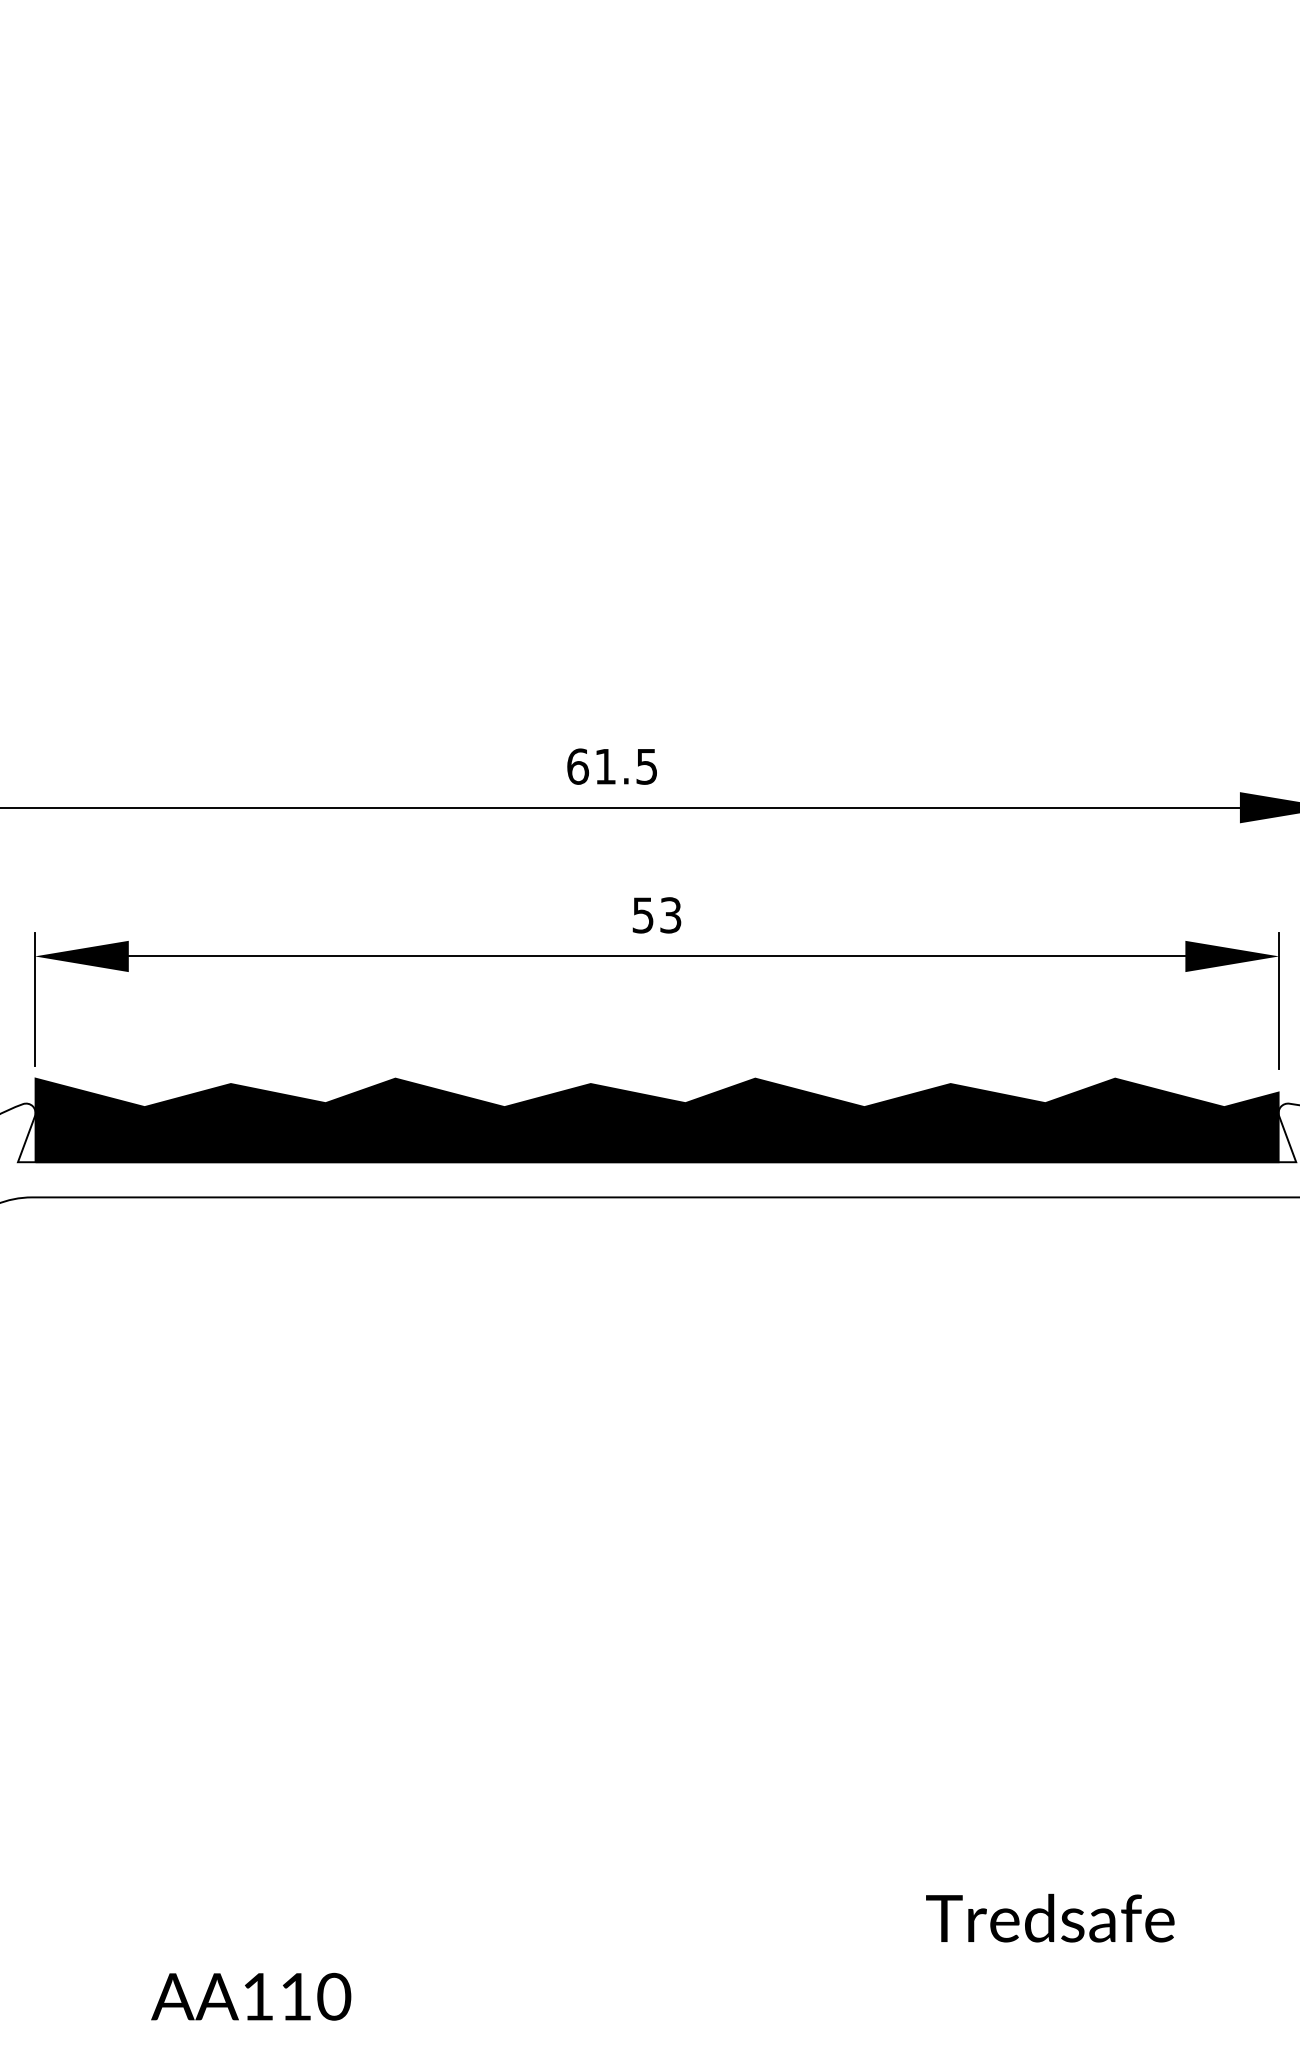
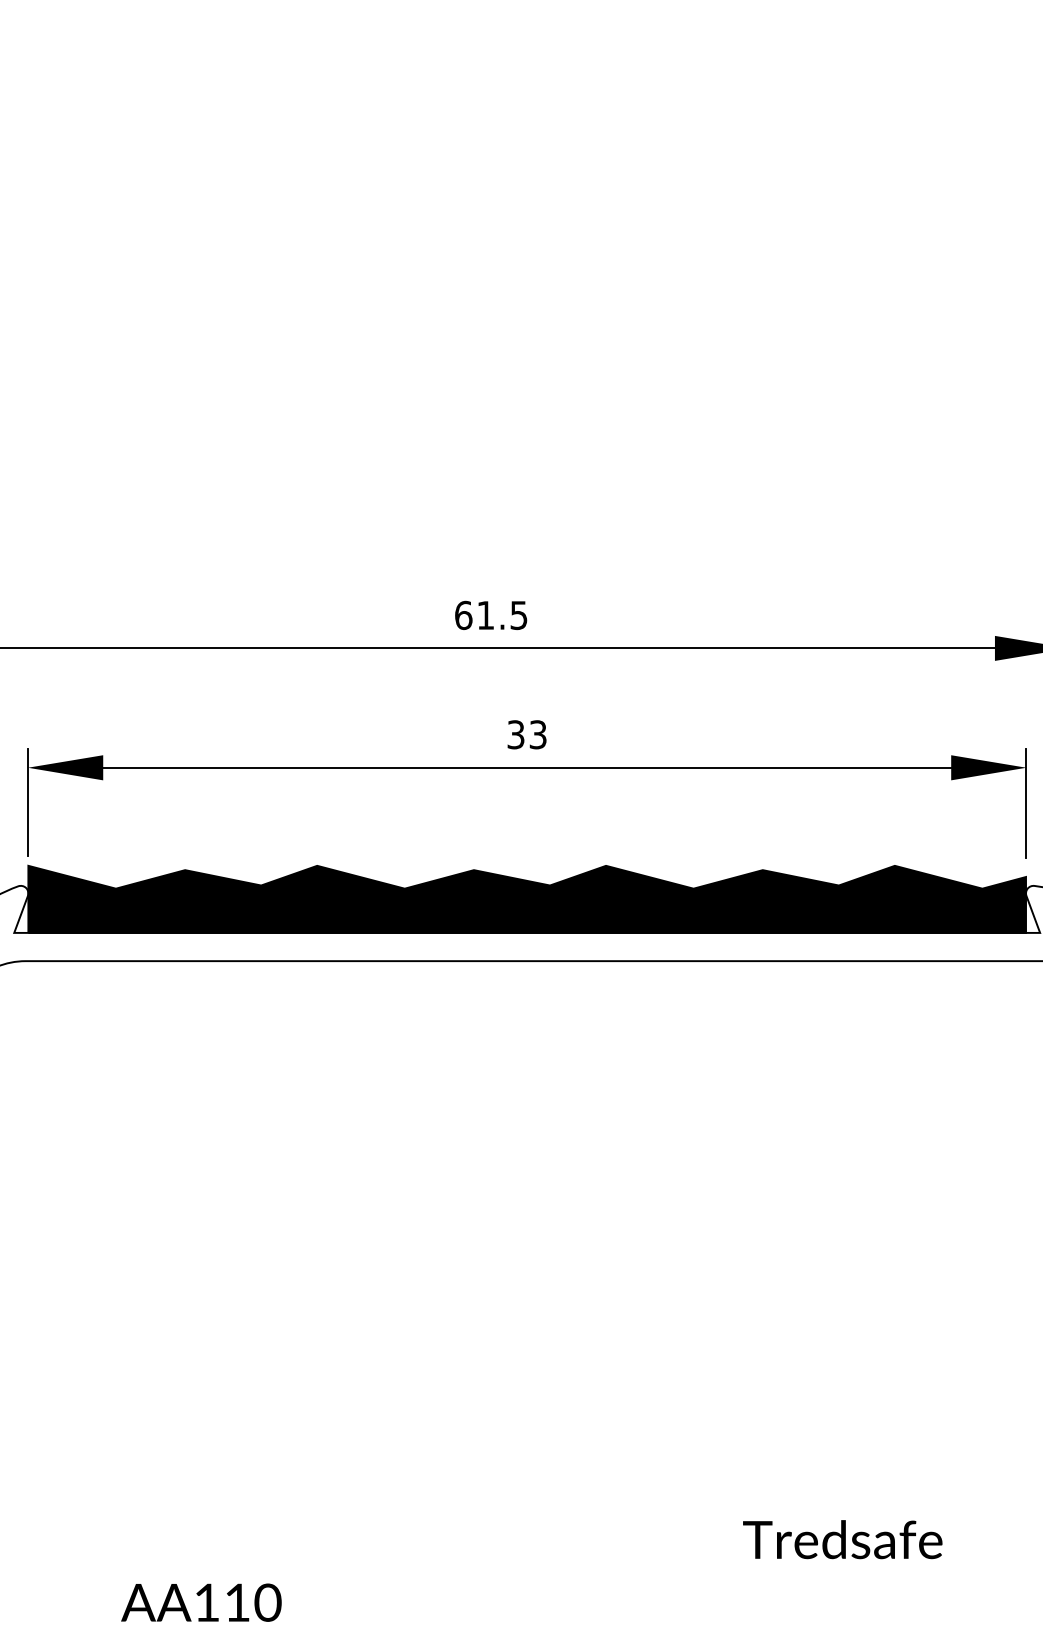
text: (643, 914) -> (516, 734), 53 -> 33

